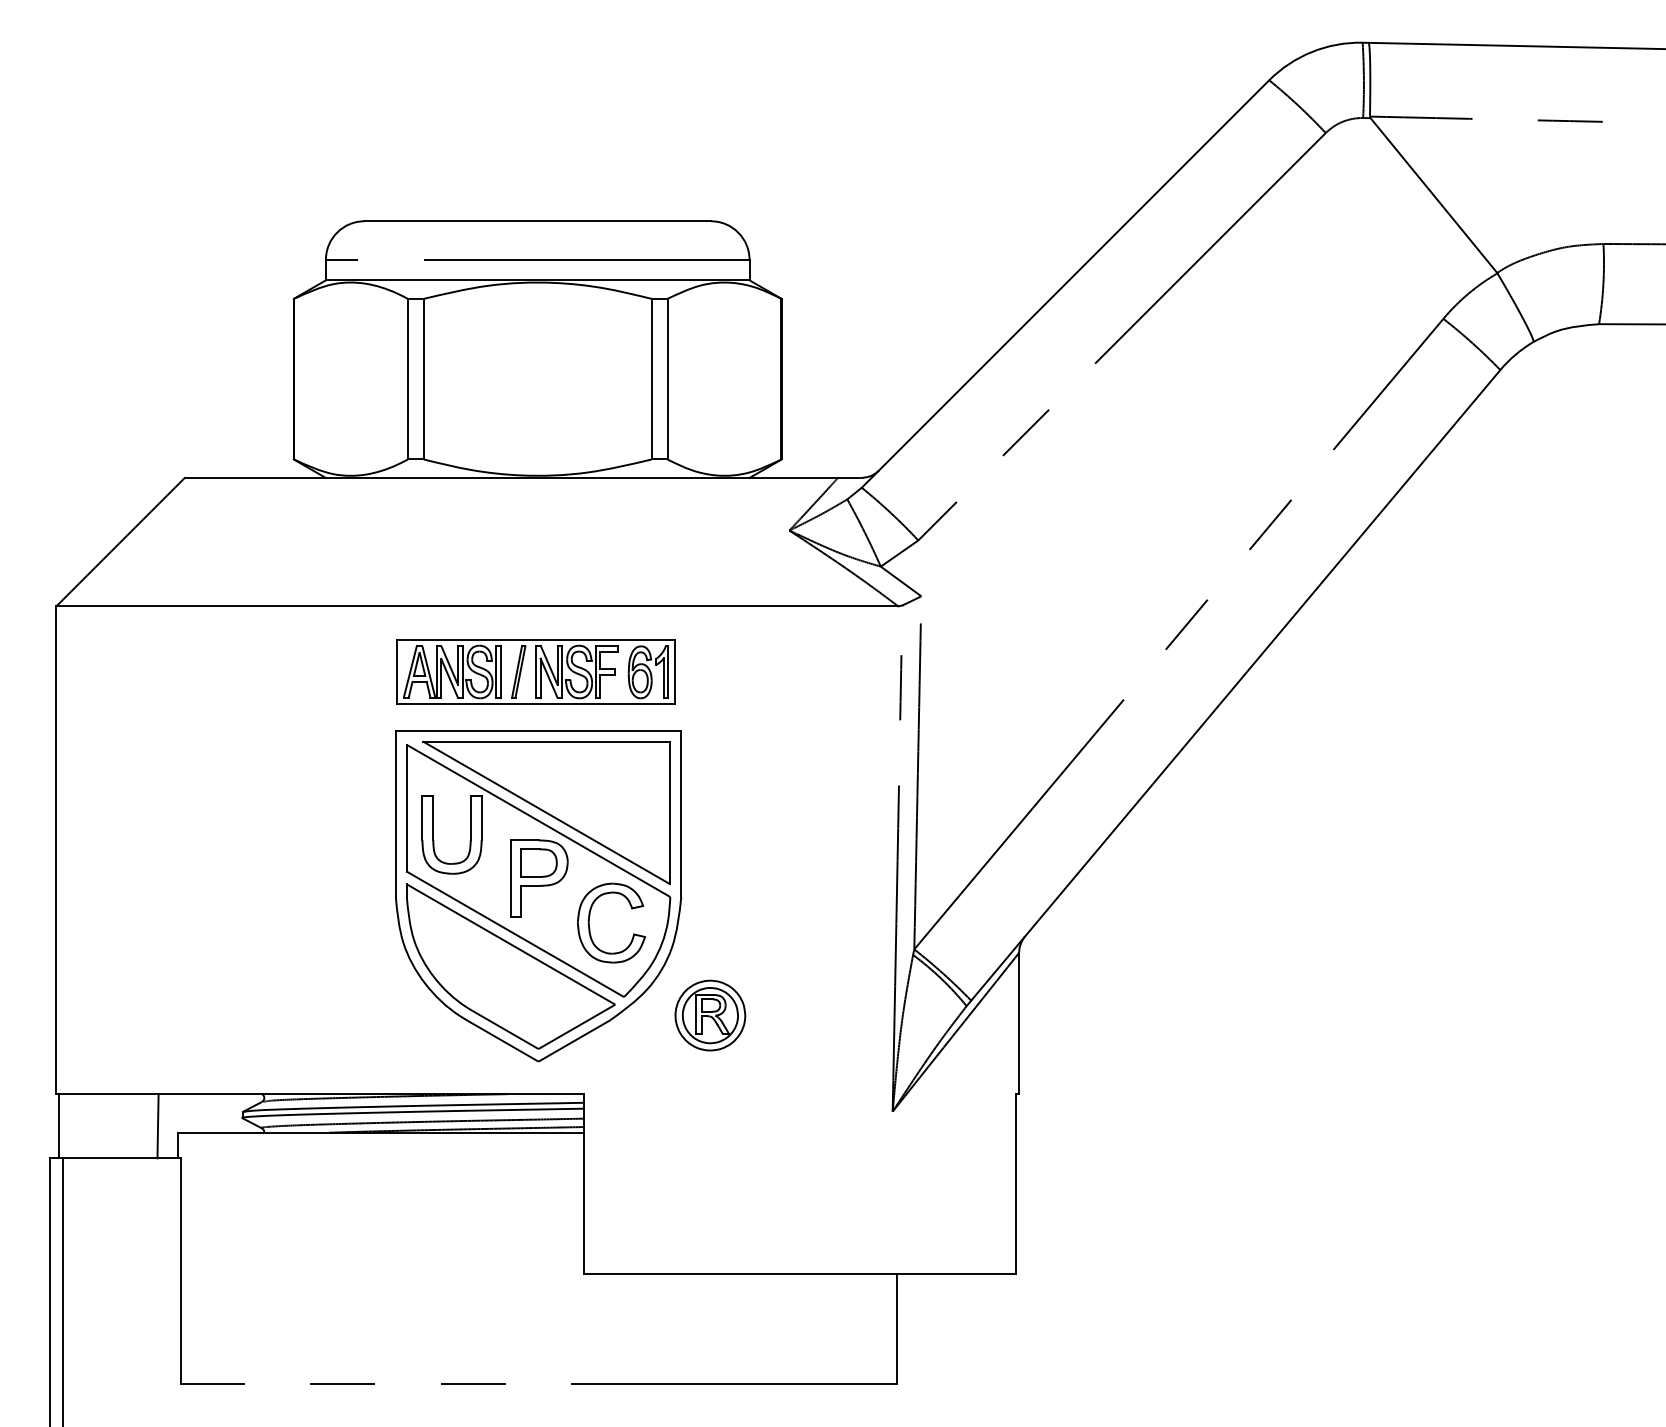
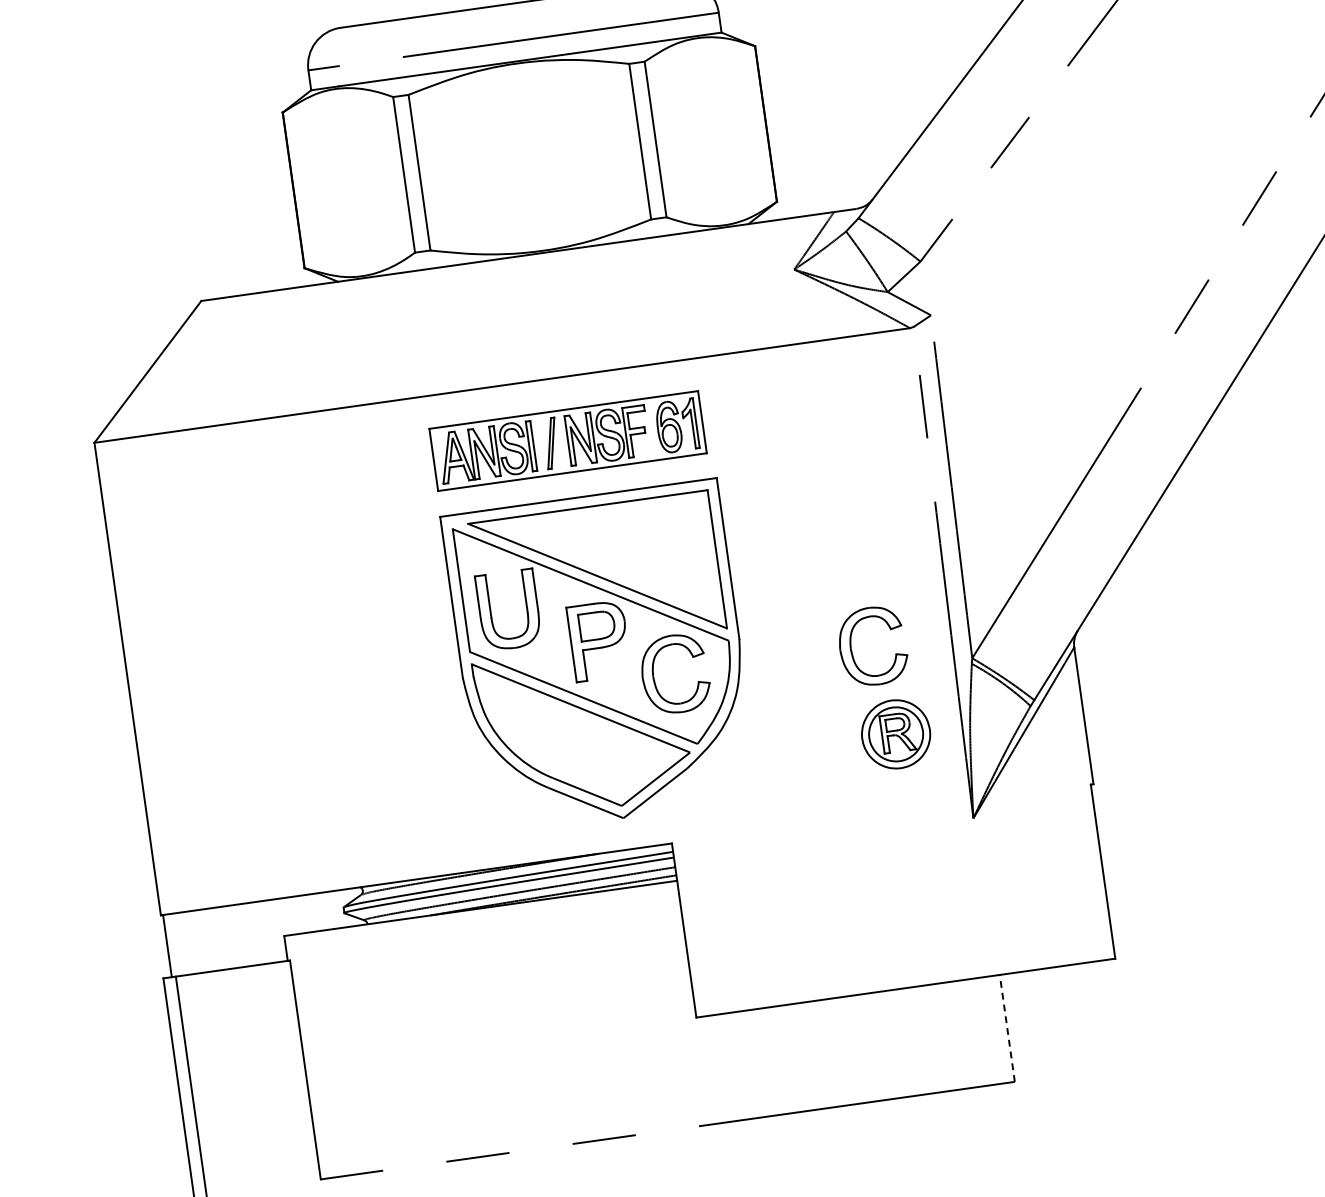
part: (794, 916) -> (851, 642), added
part: (710, 1015) -> (896, 734), moved
line: (157, 1126) -> (263, 932), removed
line: (897, 1328) -> (1007, 1027), solid -> dashed

